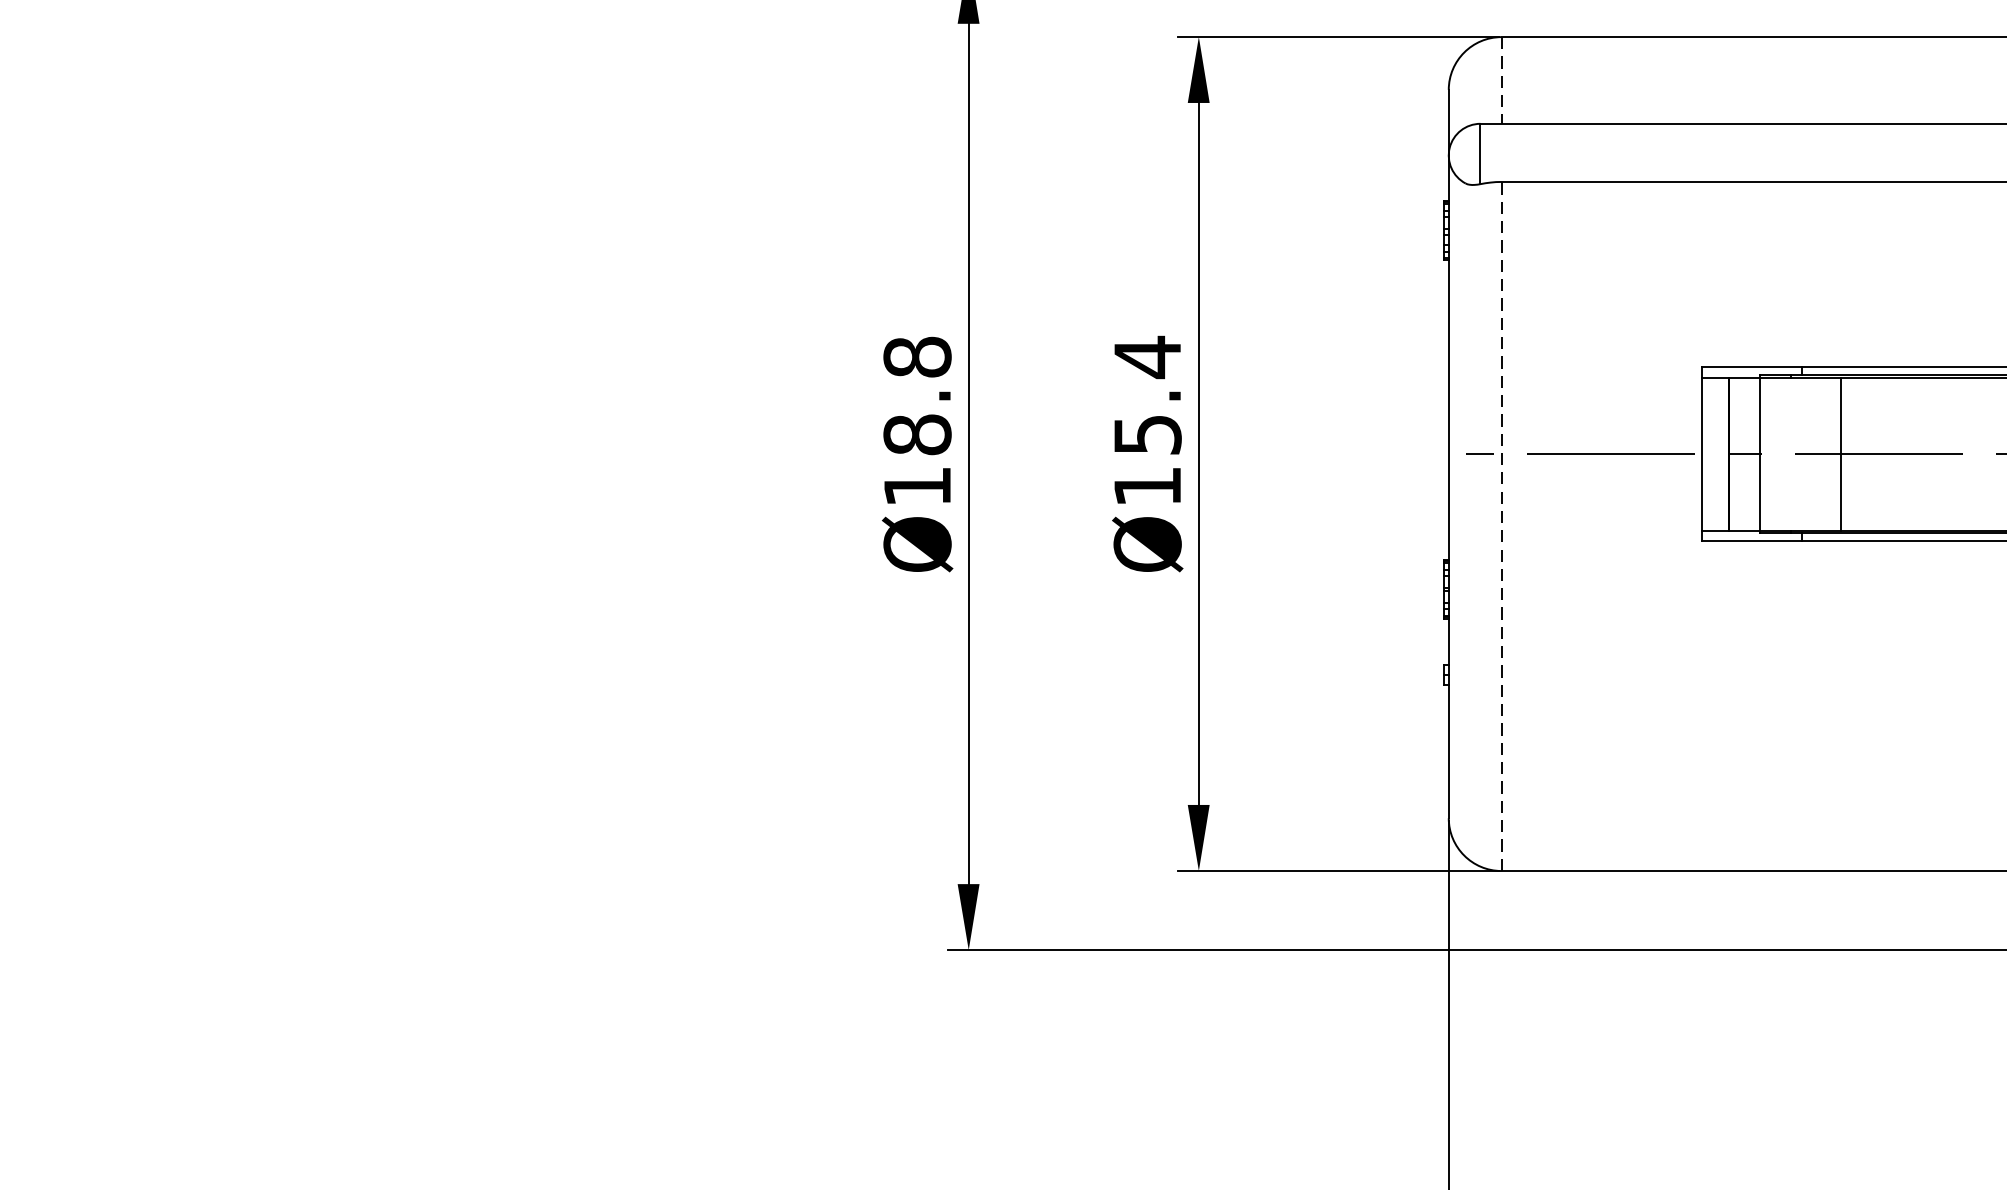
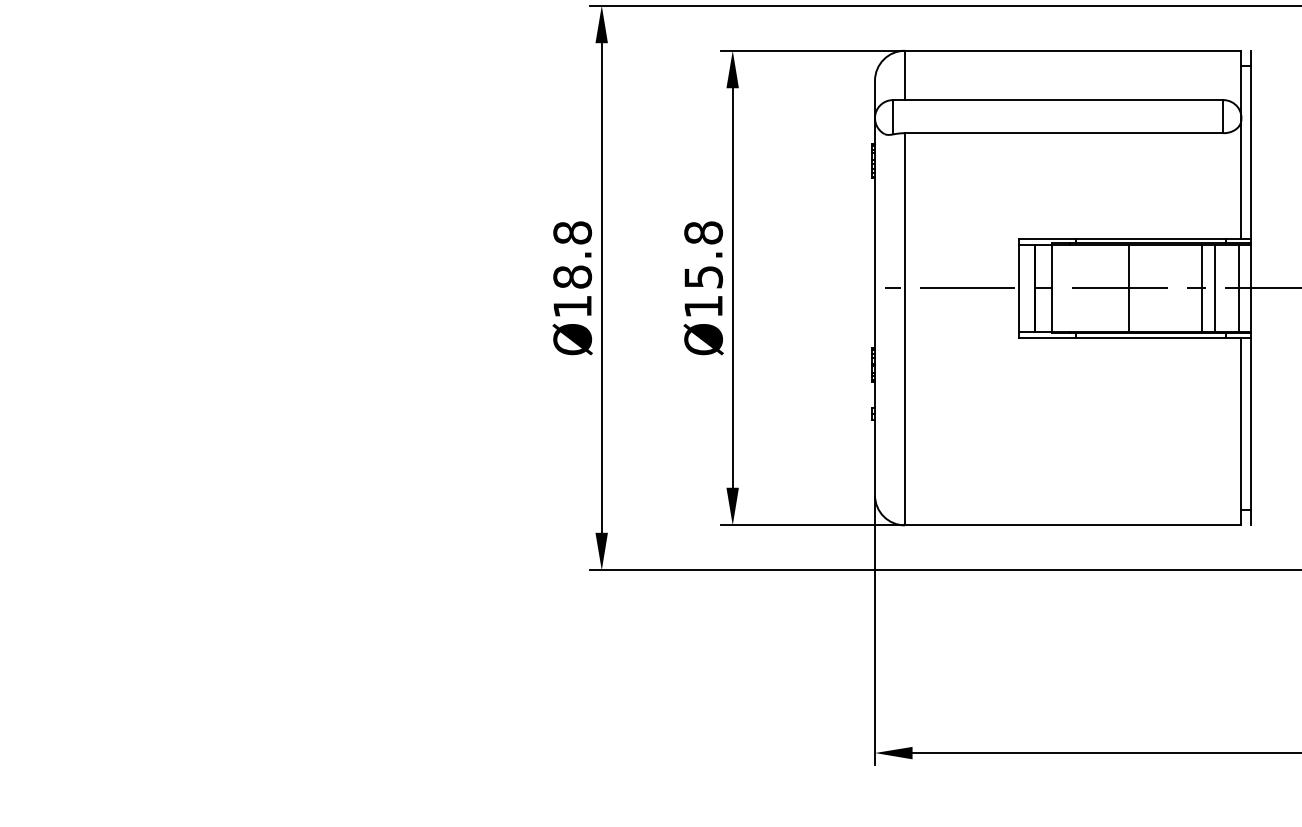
line: (1502, 80) -> (905, 75), dashed -> solid
text: (1147, 356) -> (703, 232), Ø15.4 -> Ø15.8
line: (1841, 453) -> (1129, 287), moved
line: (1502, 525) -> (905, 328), dashed -> solid

